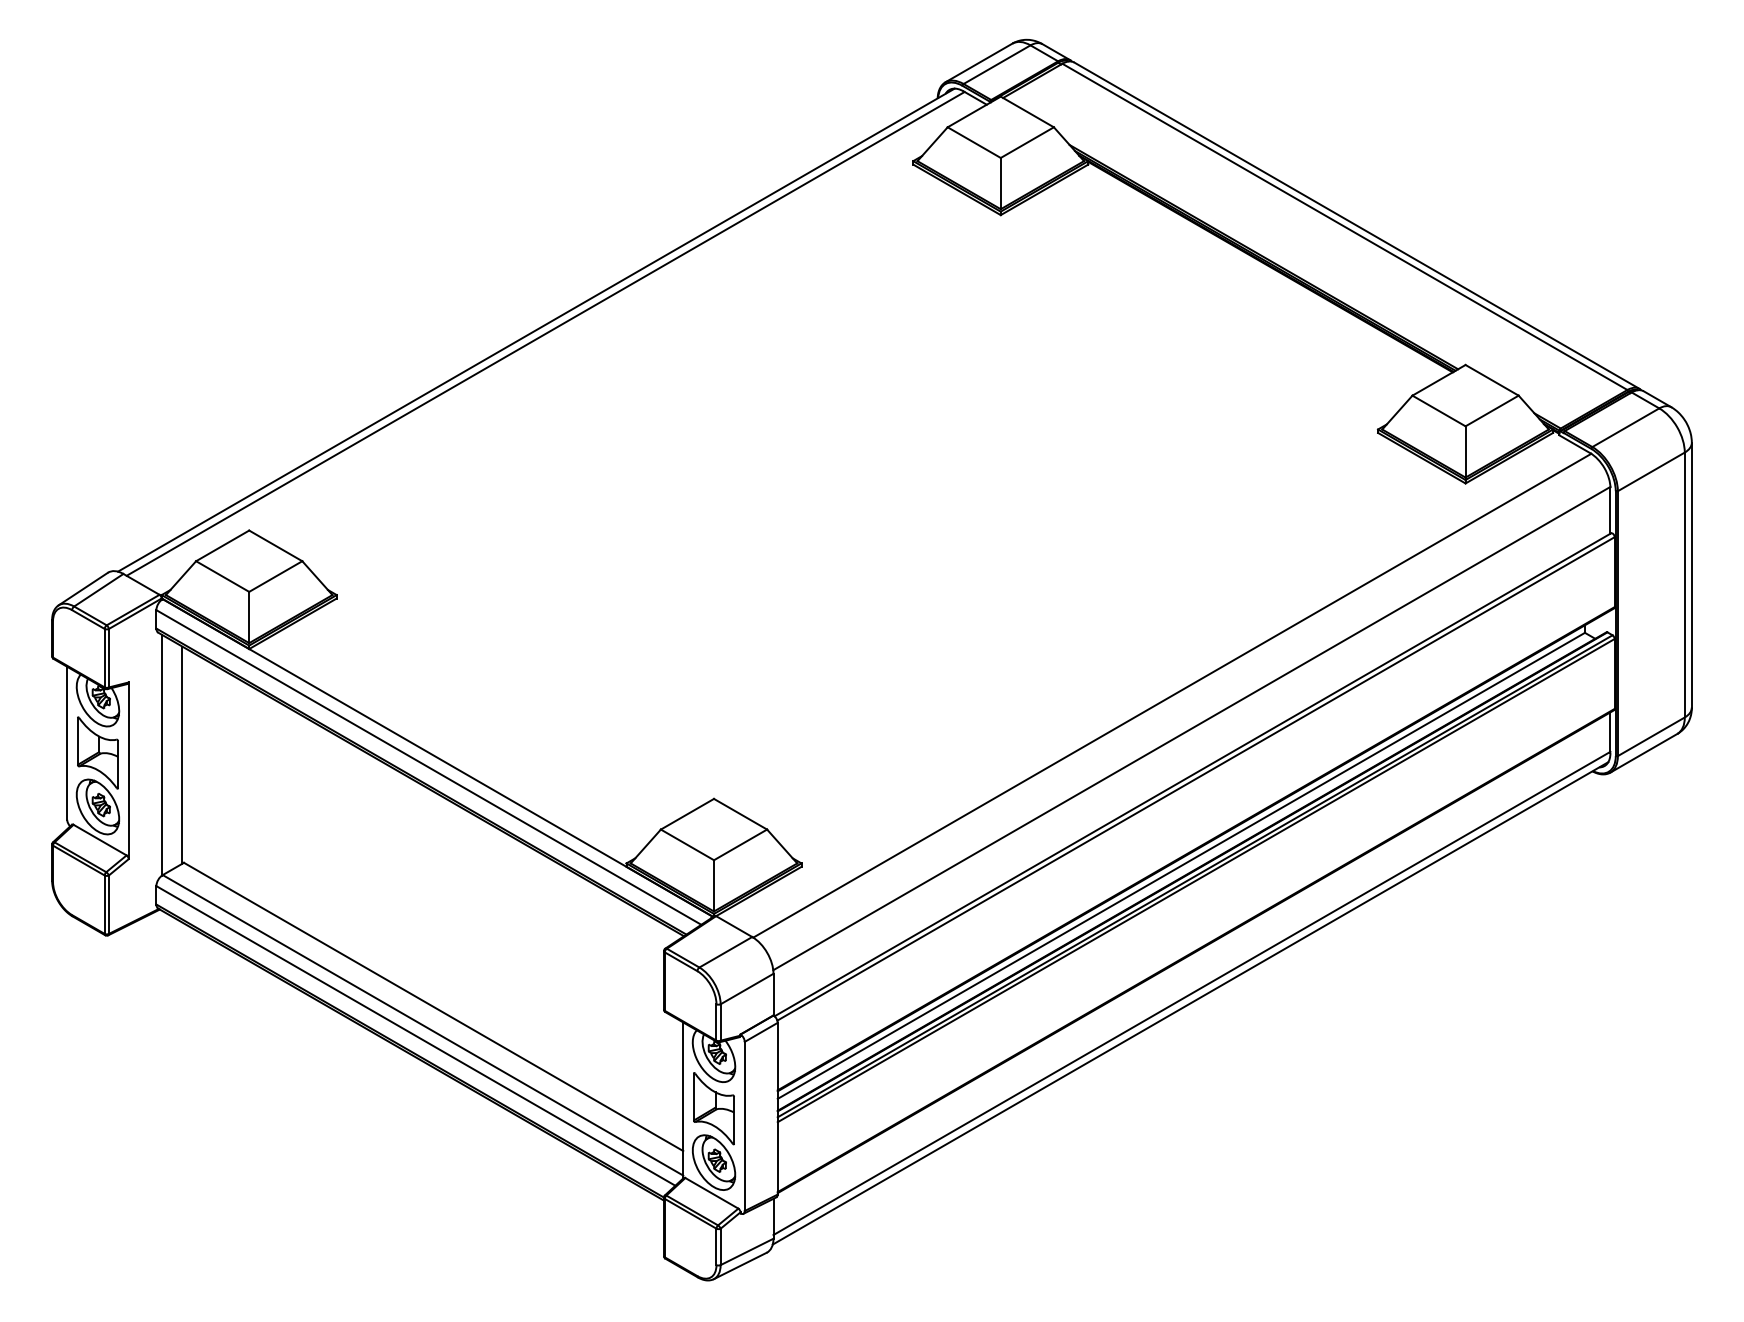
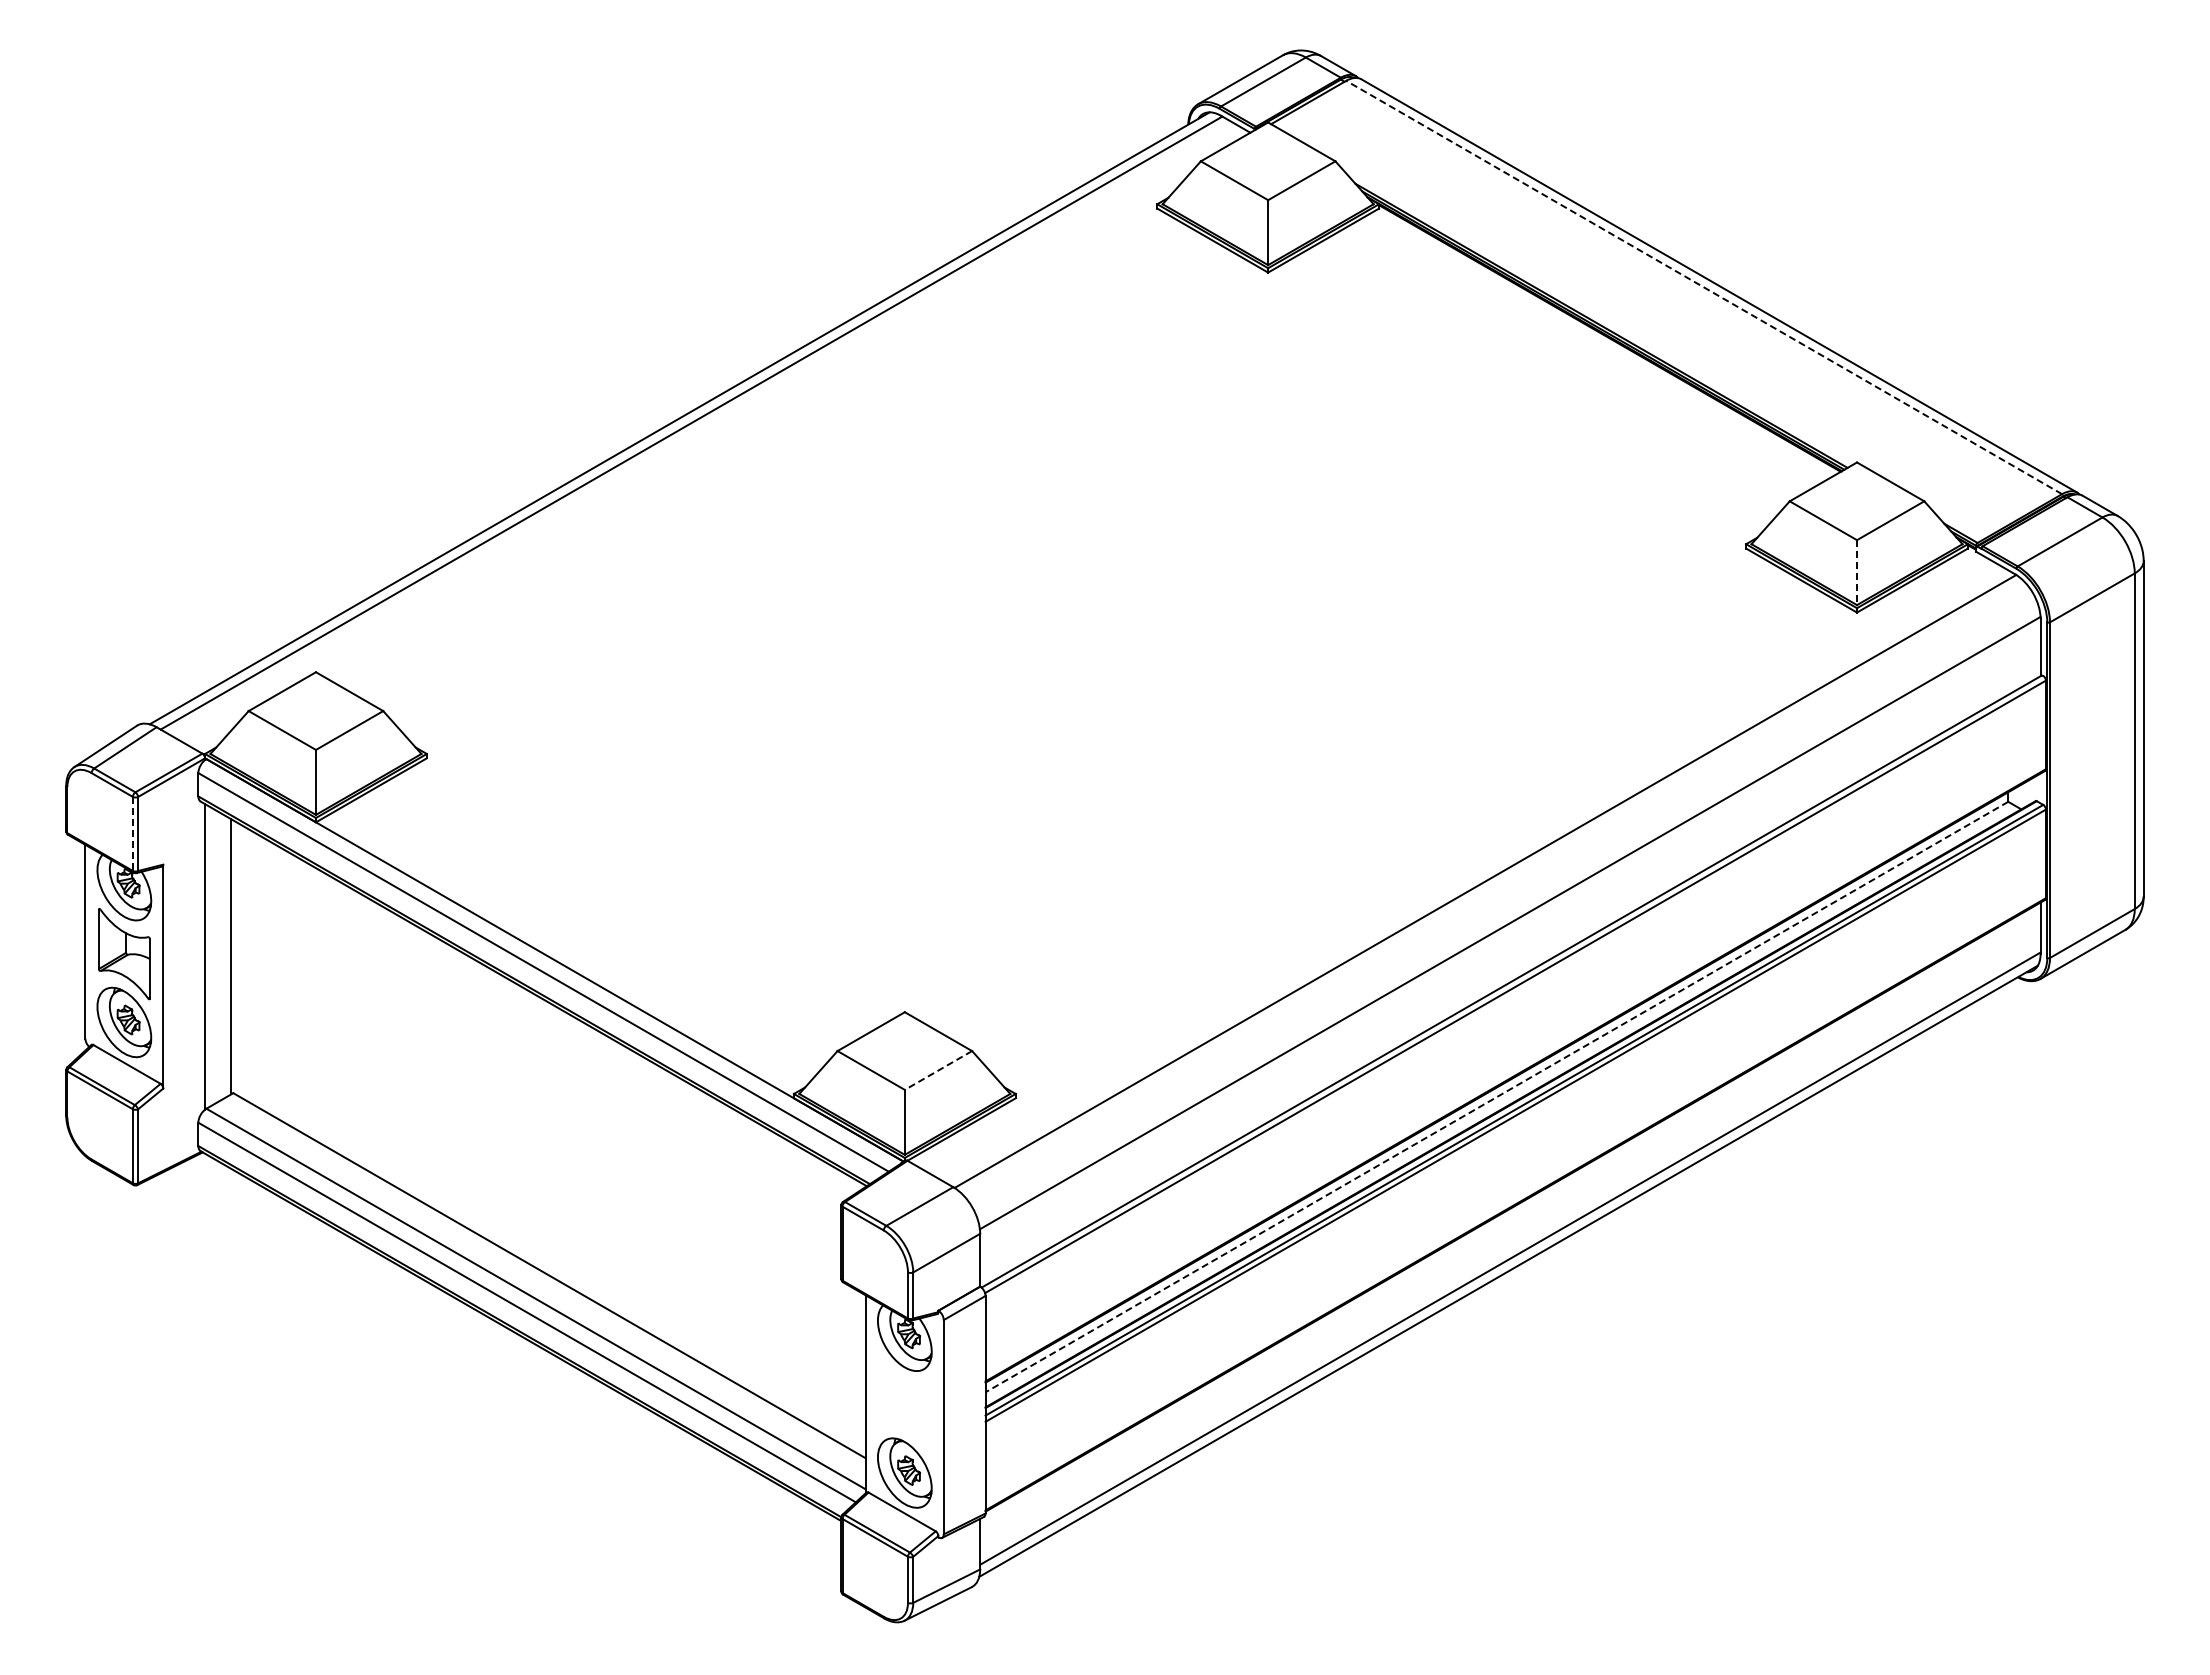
line: (1344, 226) -> (1703, 287), solid -> dashed
line: (1465, 452) -> (1857, 573), solid -> dashed
line: (104, 658) -> (132, 834), solid -> dashed
line: (740, 844) -> (938, 1070), solid -> dashed
line: (1181, 866) -> (1496, 1097), solid -> dashed
part: (713, 1108) -> (904, 1404), removed

